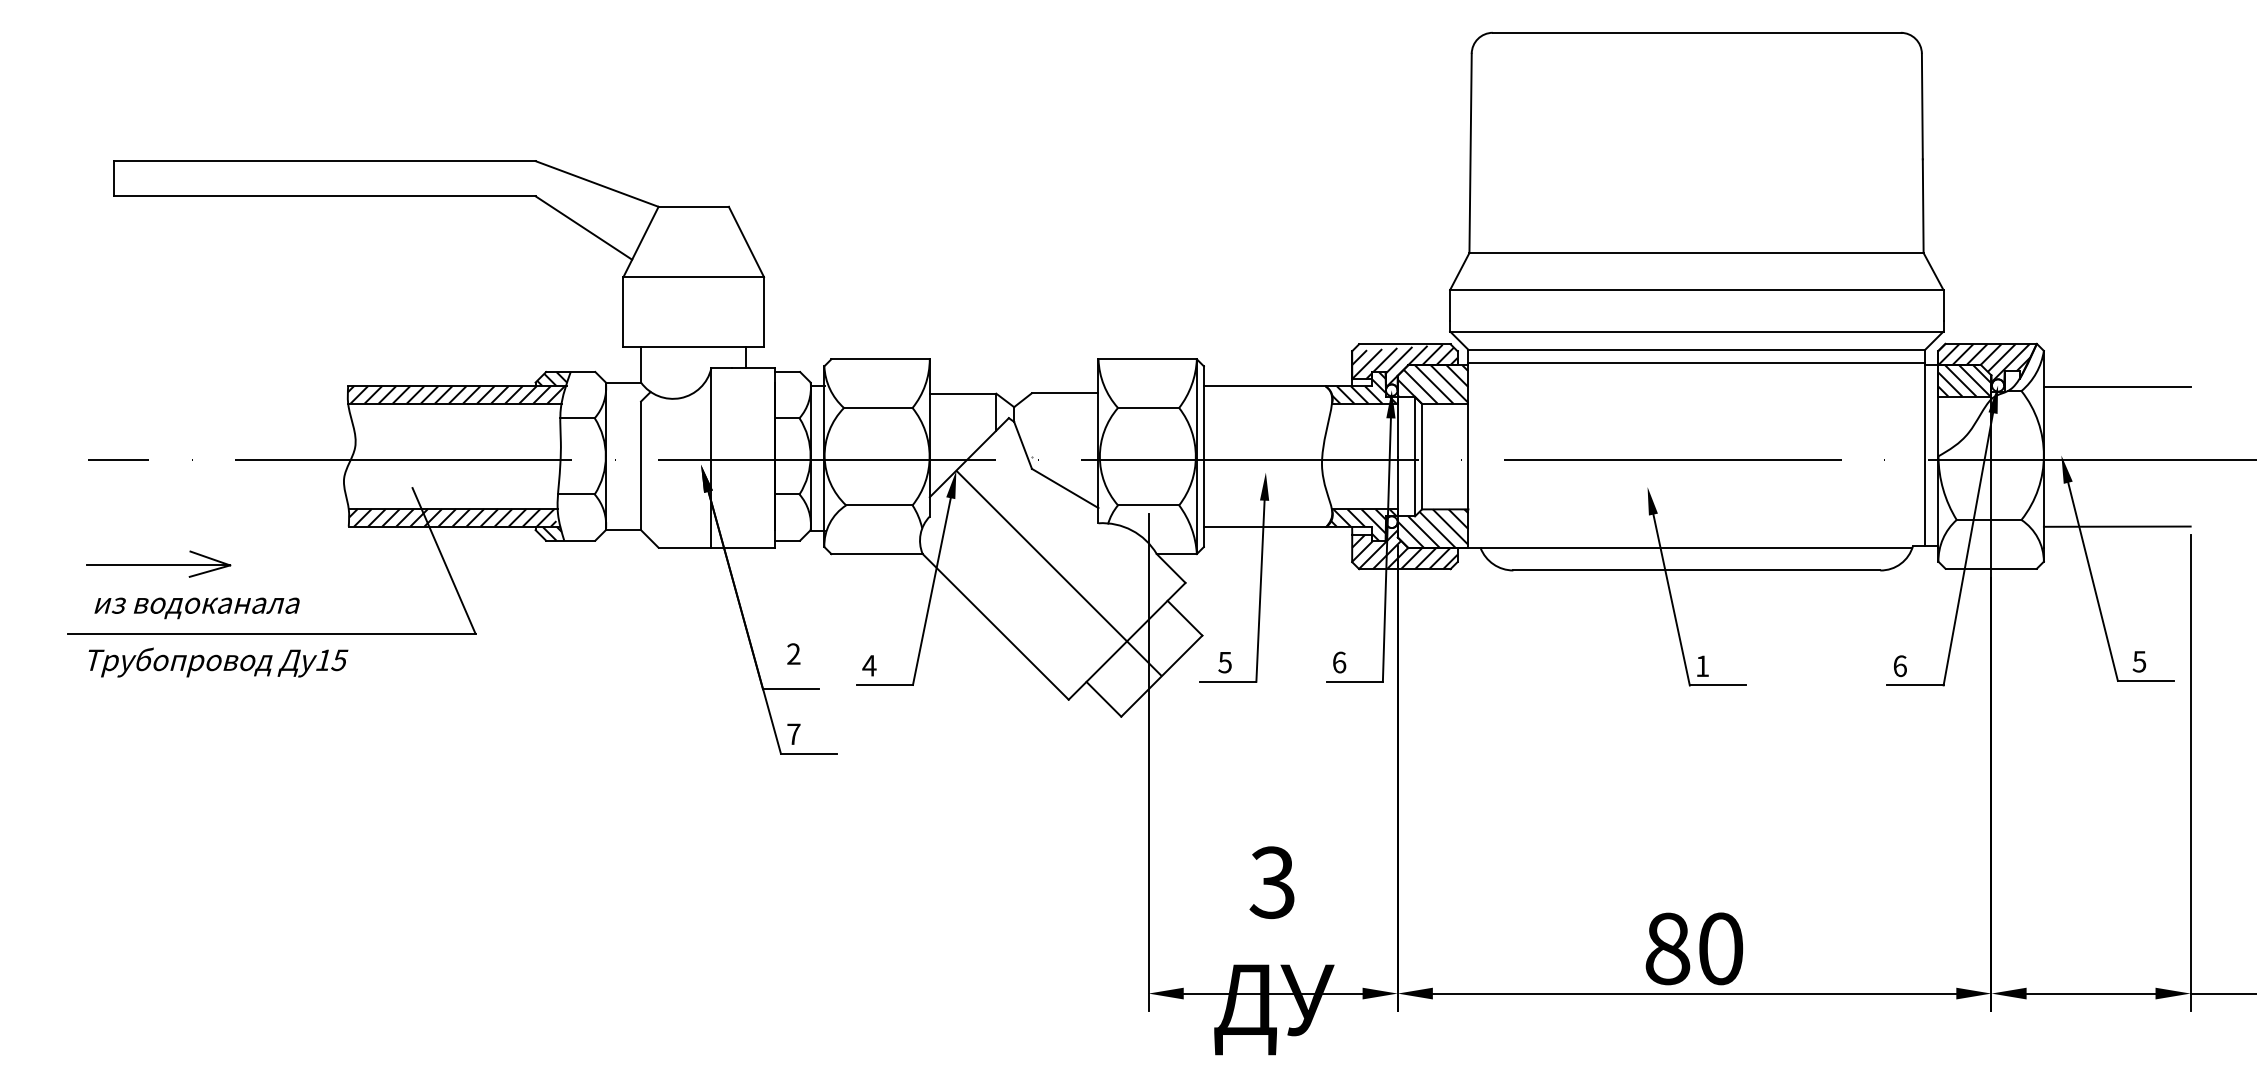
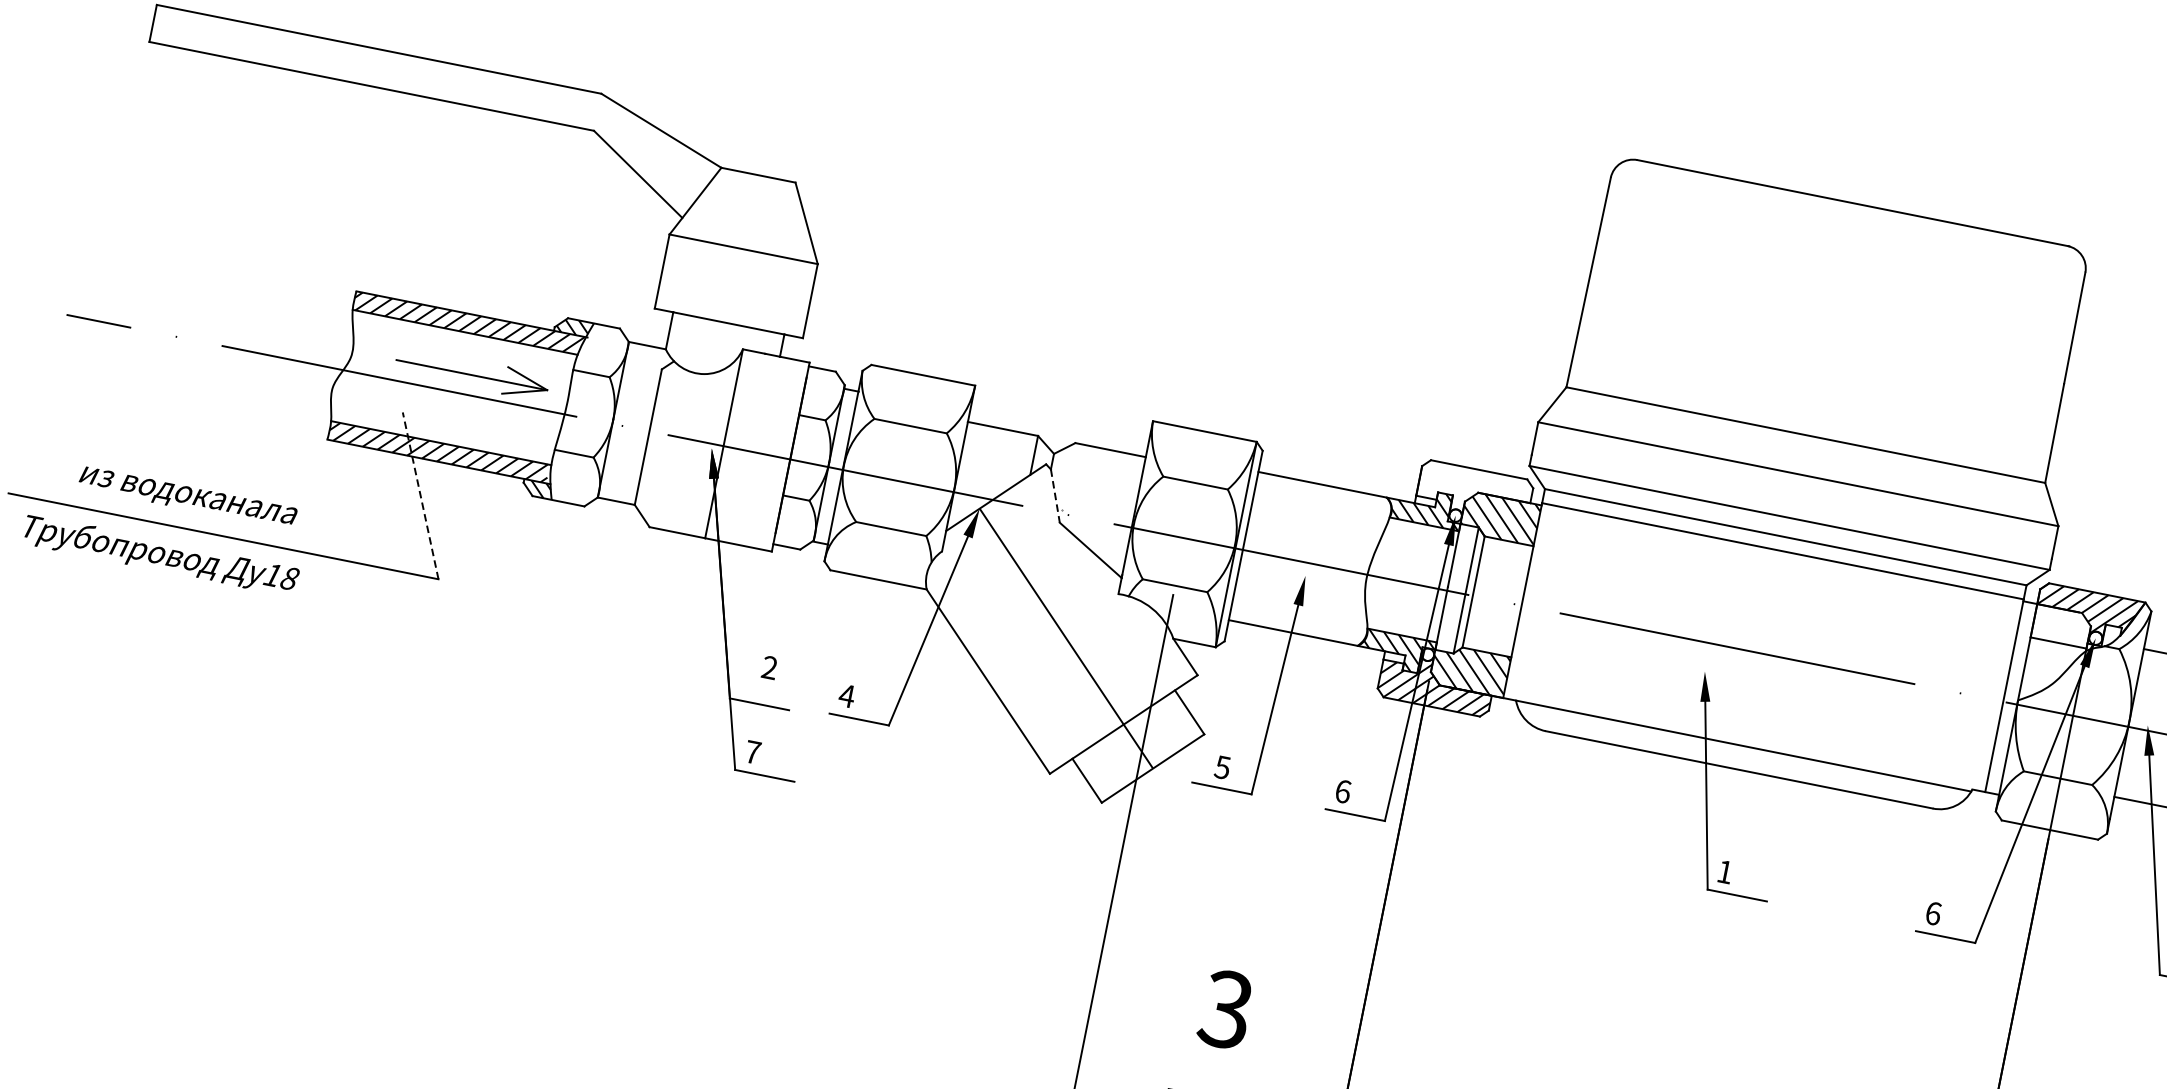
hatch: (1404, 366) -> (1474, 493), removed
hatch: (1964, 380) -> (2061, 625), removed
line: (1023, 445) -> (1055, 496), solid -> dashed
line: (443, 560) -> (420, 495), solid -> dashed
part: (158, 563) -> (472, 373), moved
text: (196, 608) -> (187, 498), moved
text: (339, 660) -> (289, 578), 15 -> 18

